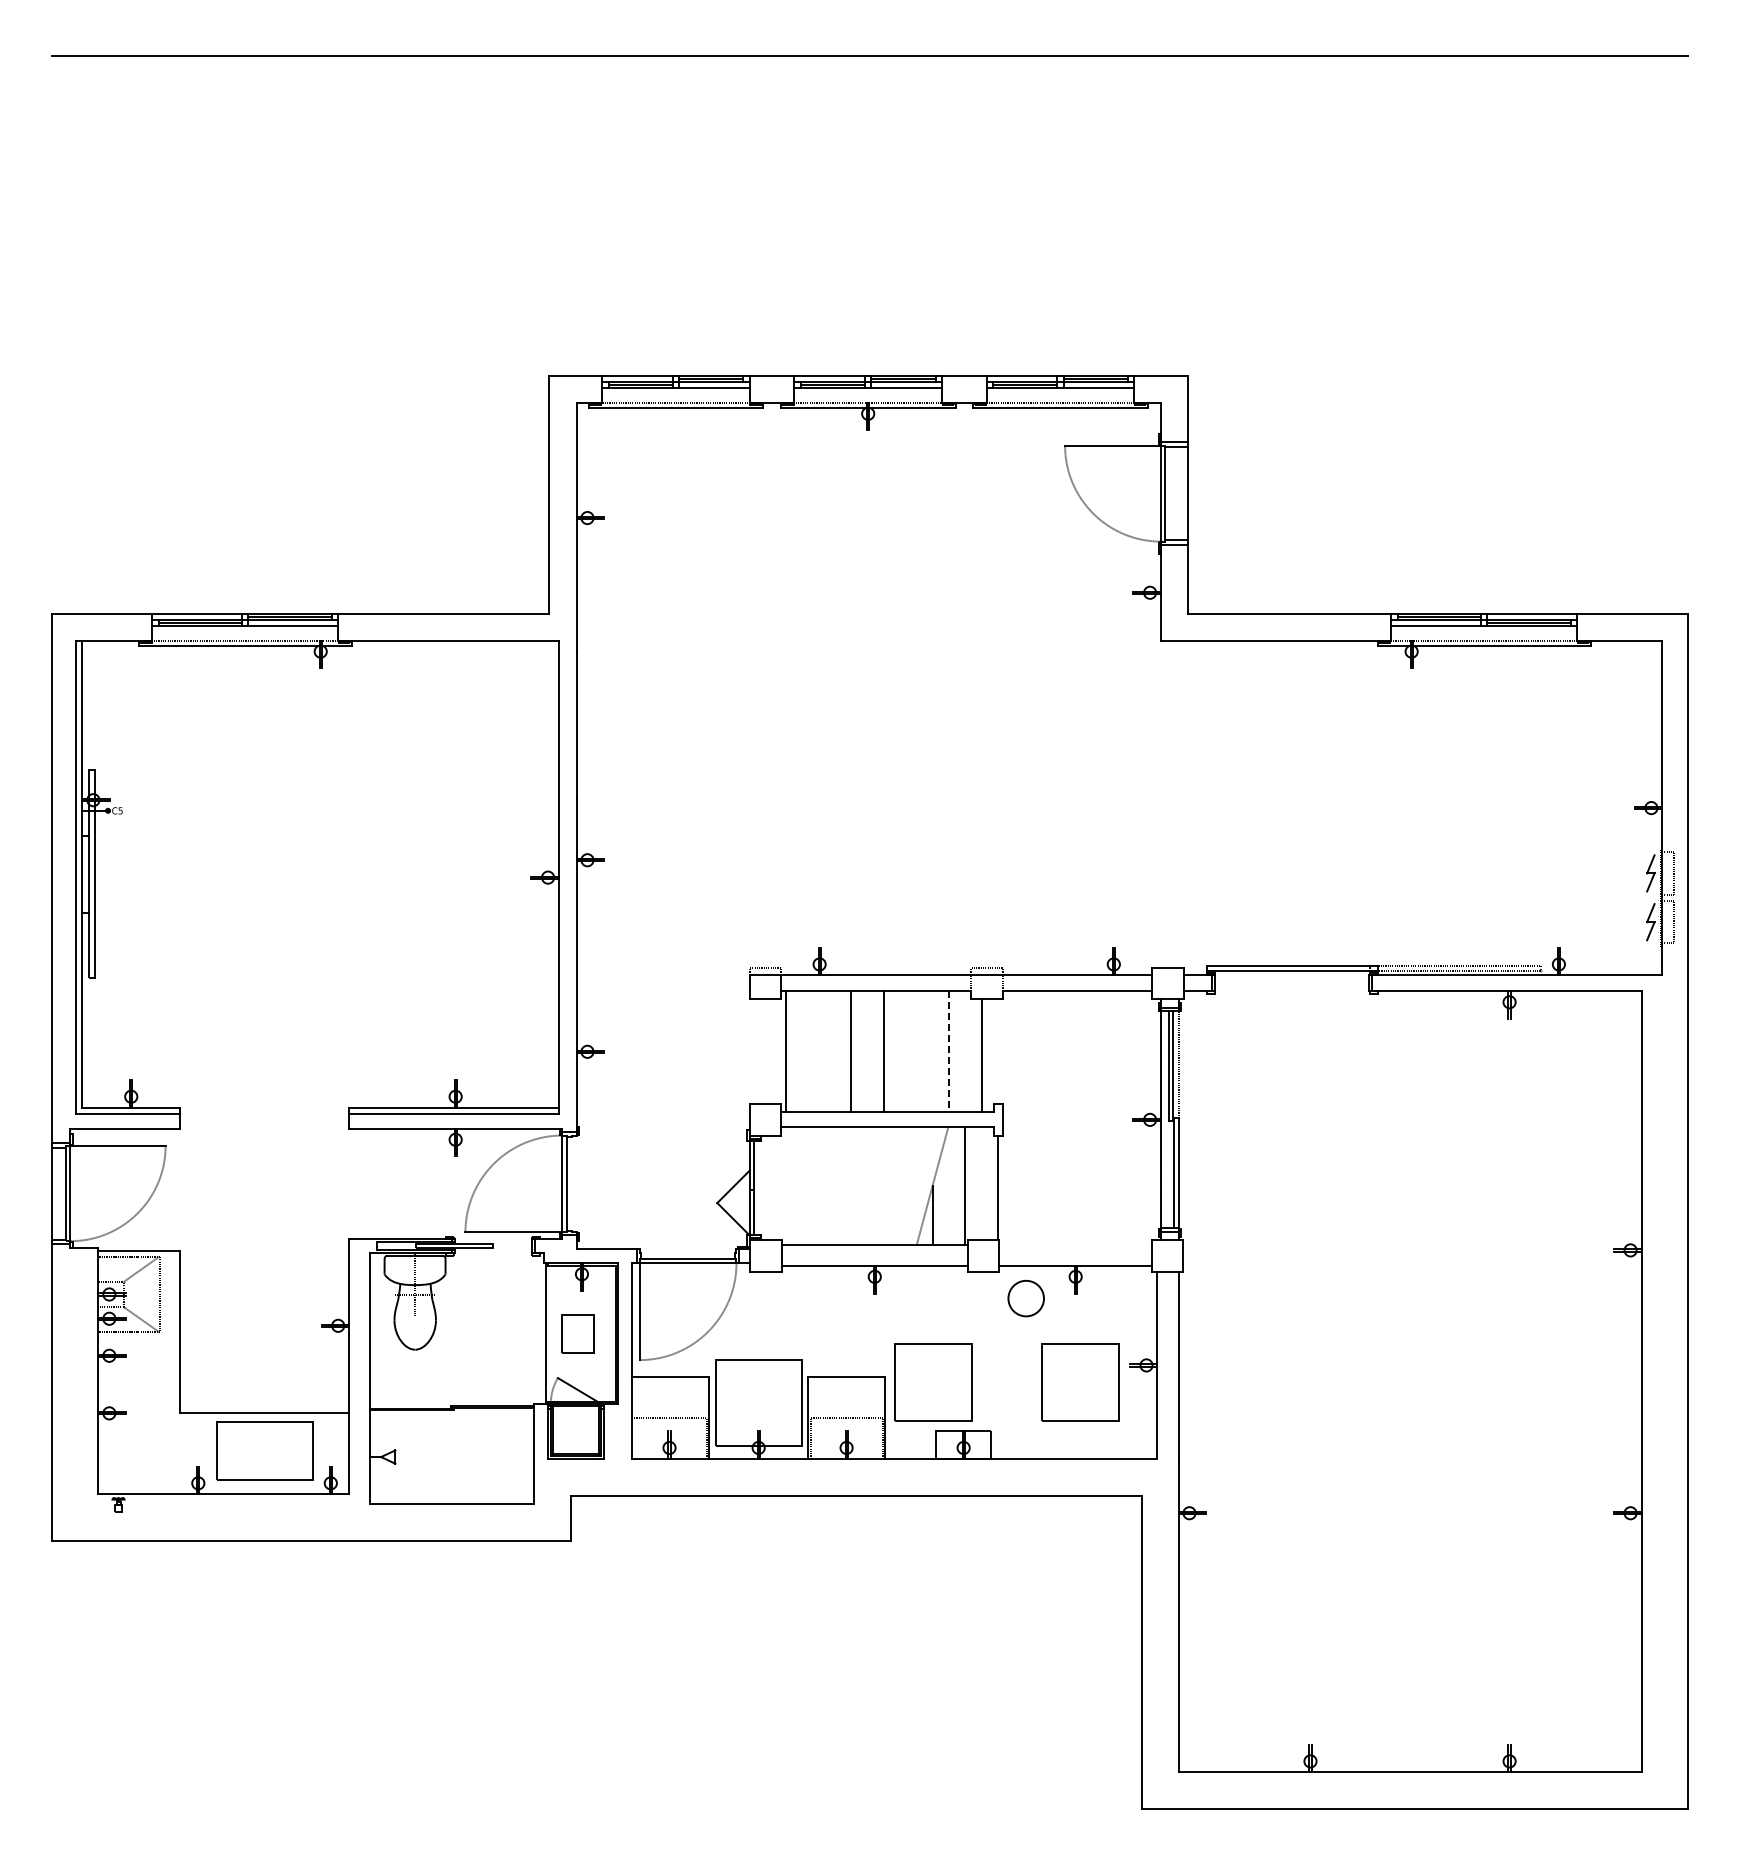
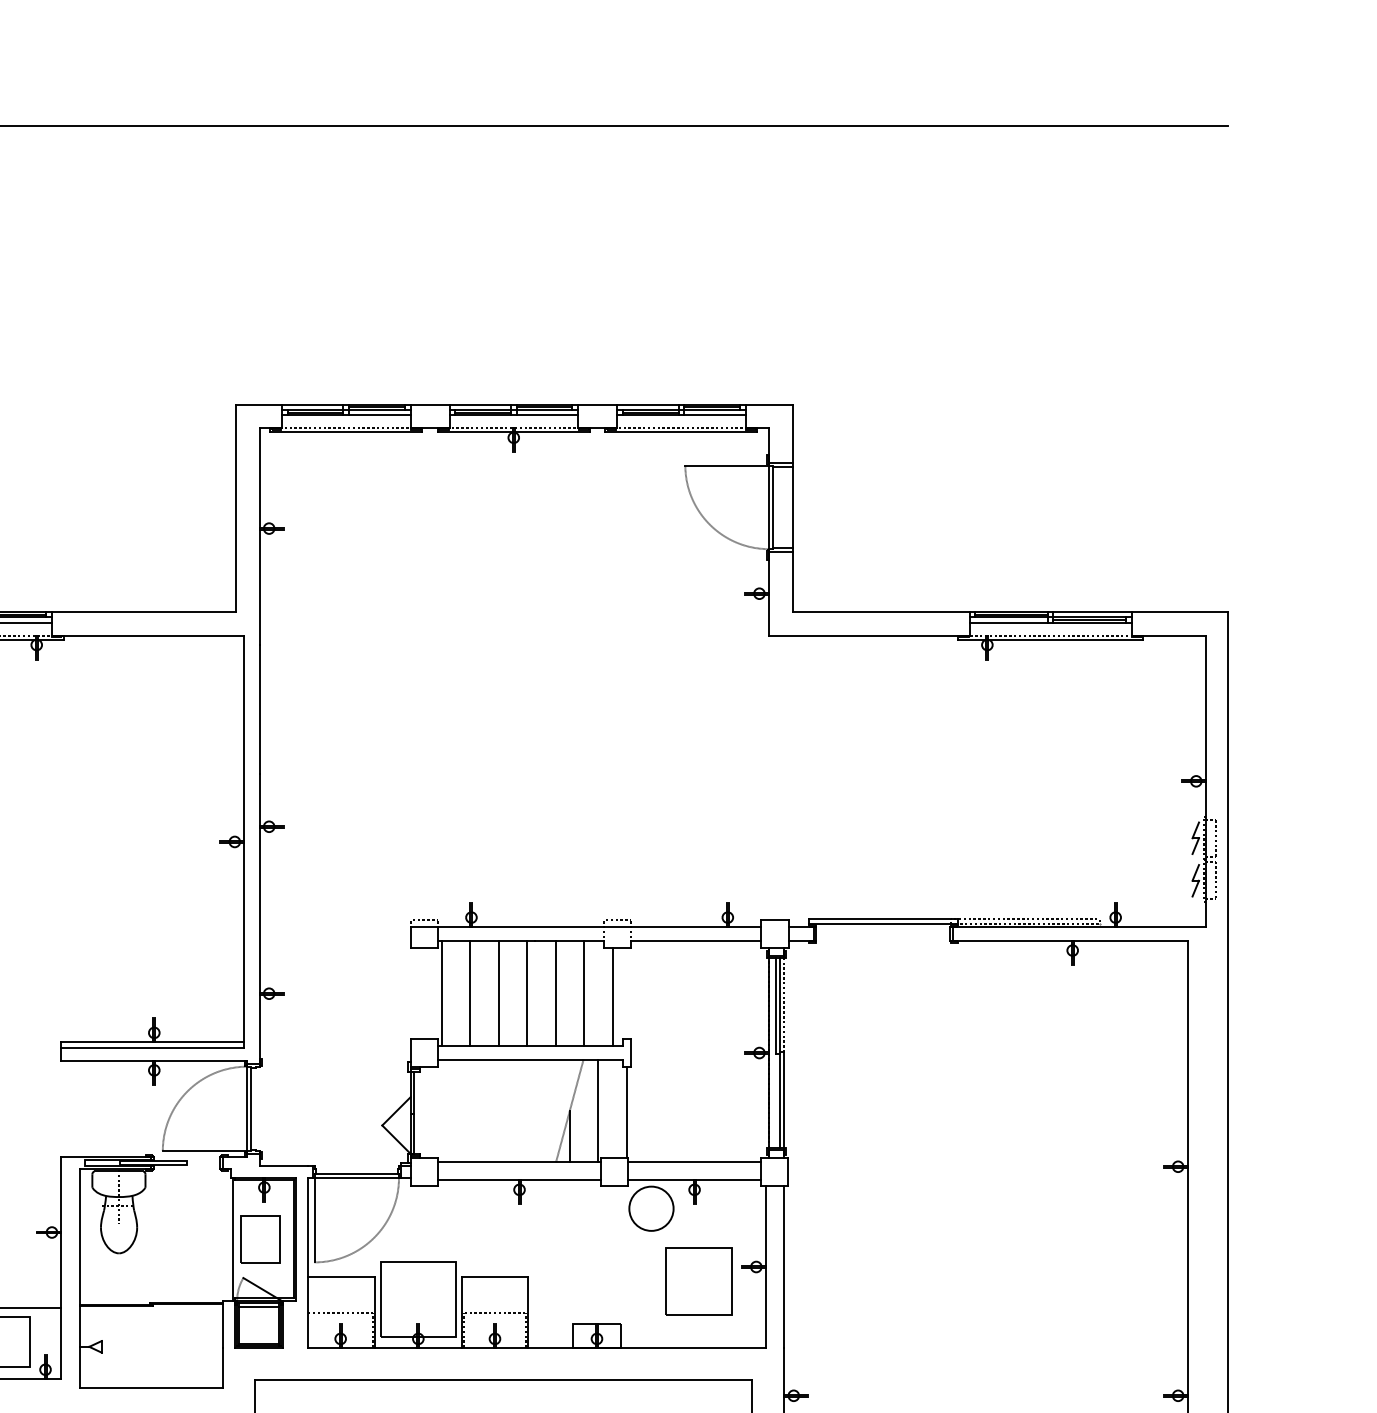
line: (818, 1051) -> (470, 993), added
line: (916, 1051) -> (555, 993), added
line: (949, 1052) -> (584, 994), dashed -> solid
line: (1075, 1245) -> (694, 1162), added
circle: (1025, 1298) -> (650, 1208), size x1.43
part: (577, 1333) -> (260, 1239), size x1.43
part: (933, 1382) -> (570, 1281), removed
line: (575, 1411) -> (258, 1307), added

